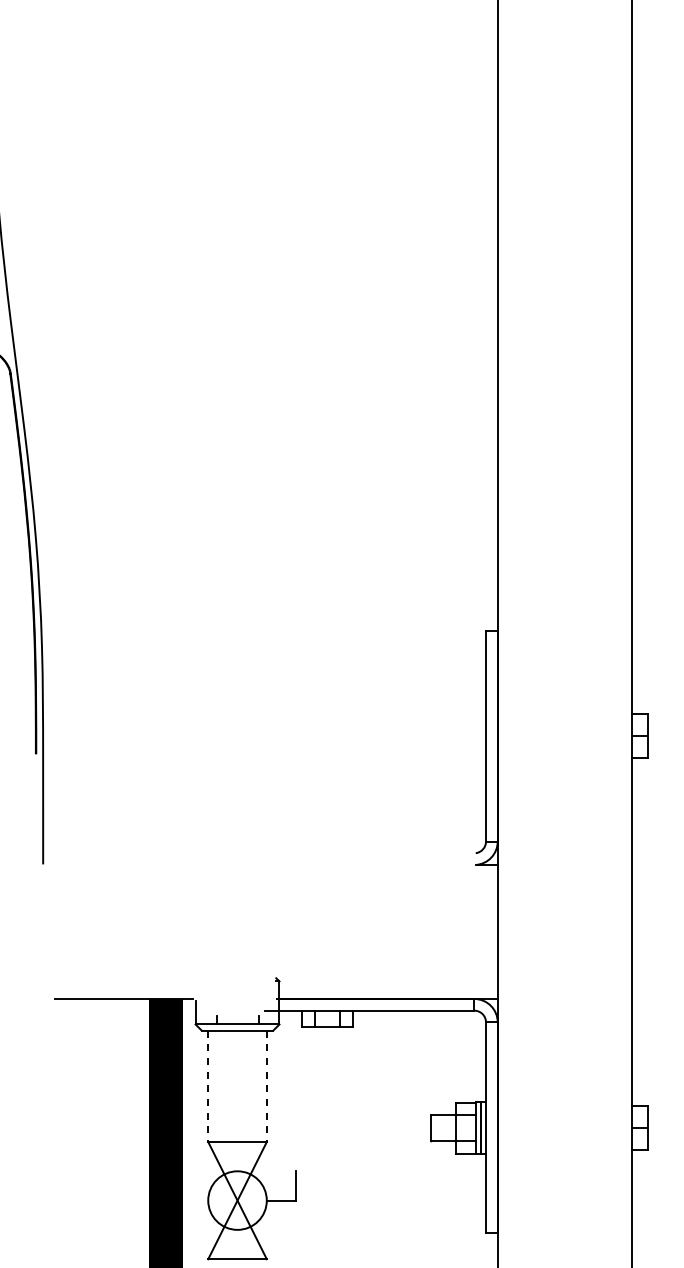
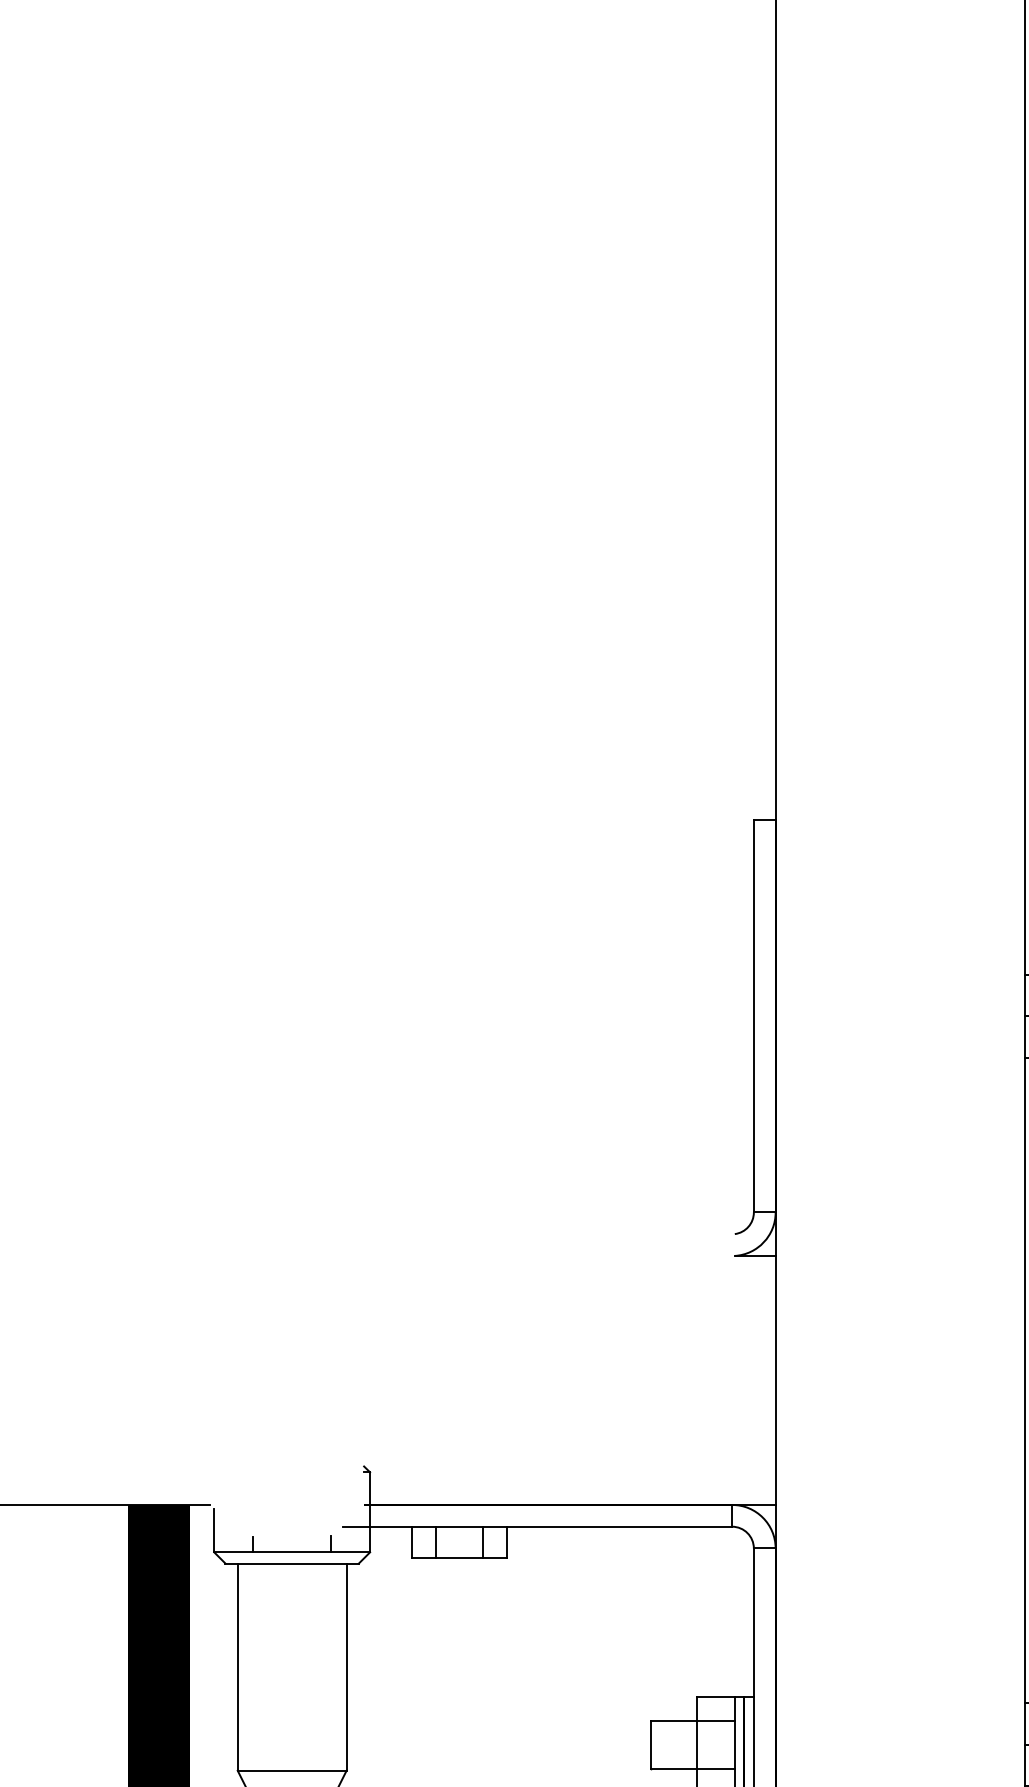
line: (208, 1086) -> (238, 1667), dashed -> solid
line: (266, 1086) -> (345, 1667), dashed -> solid

